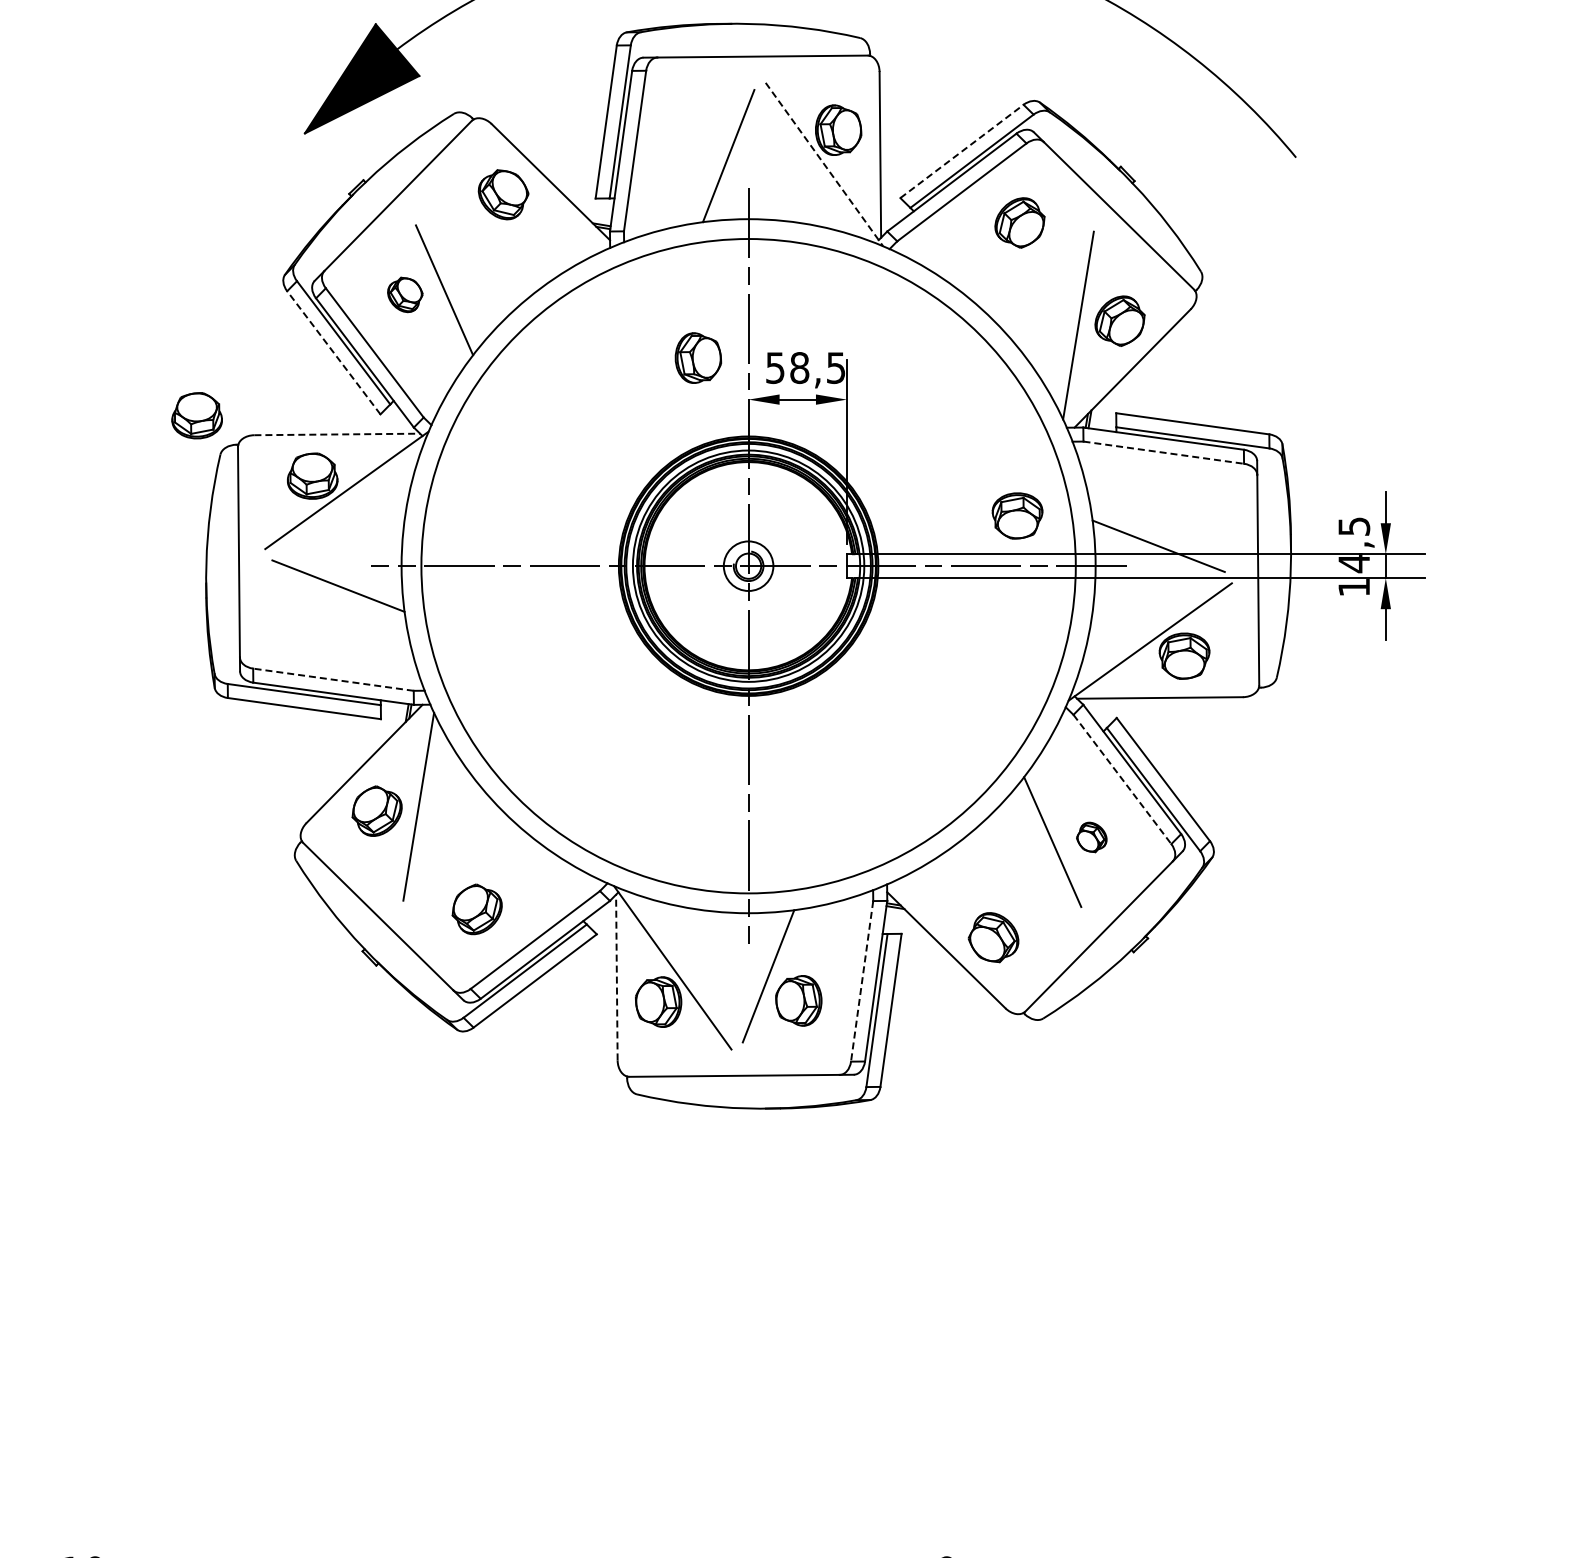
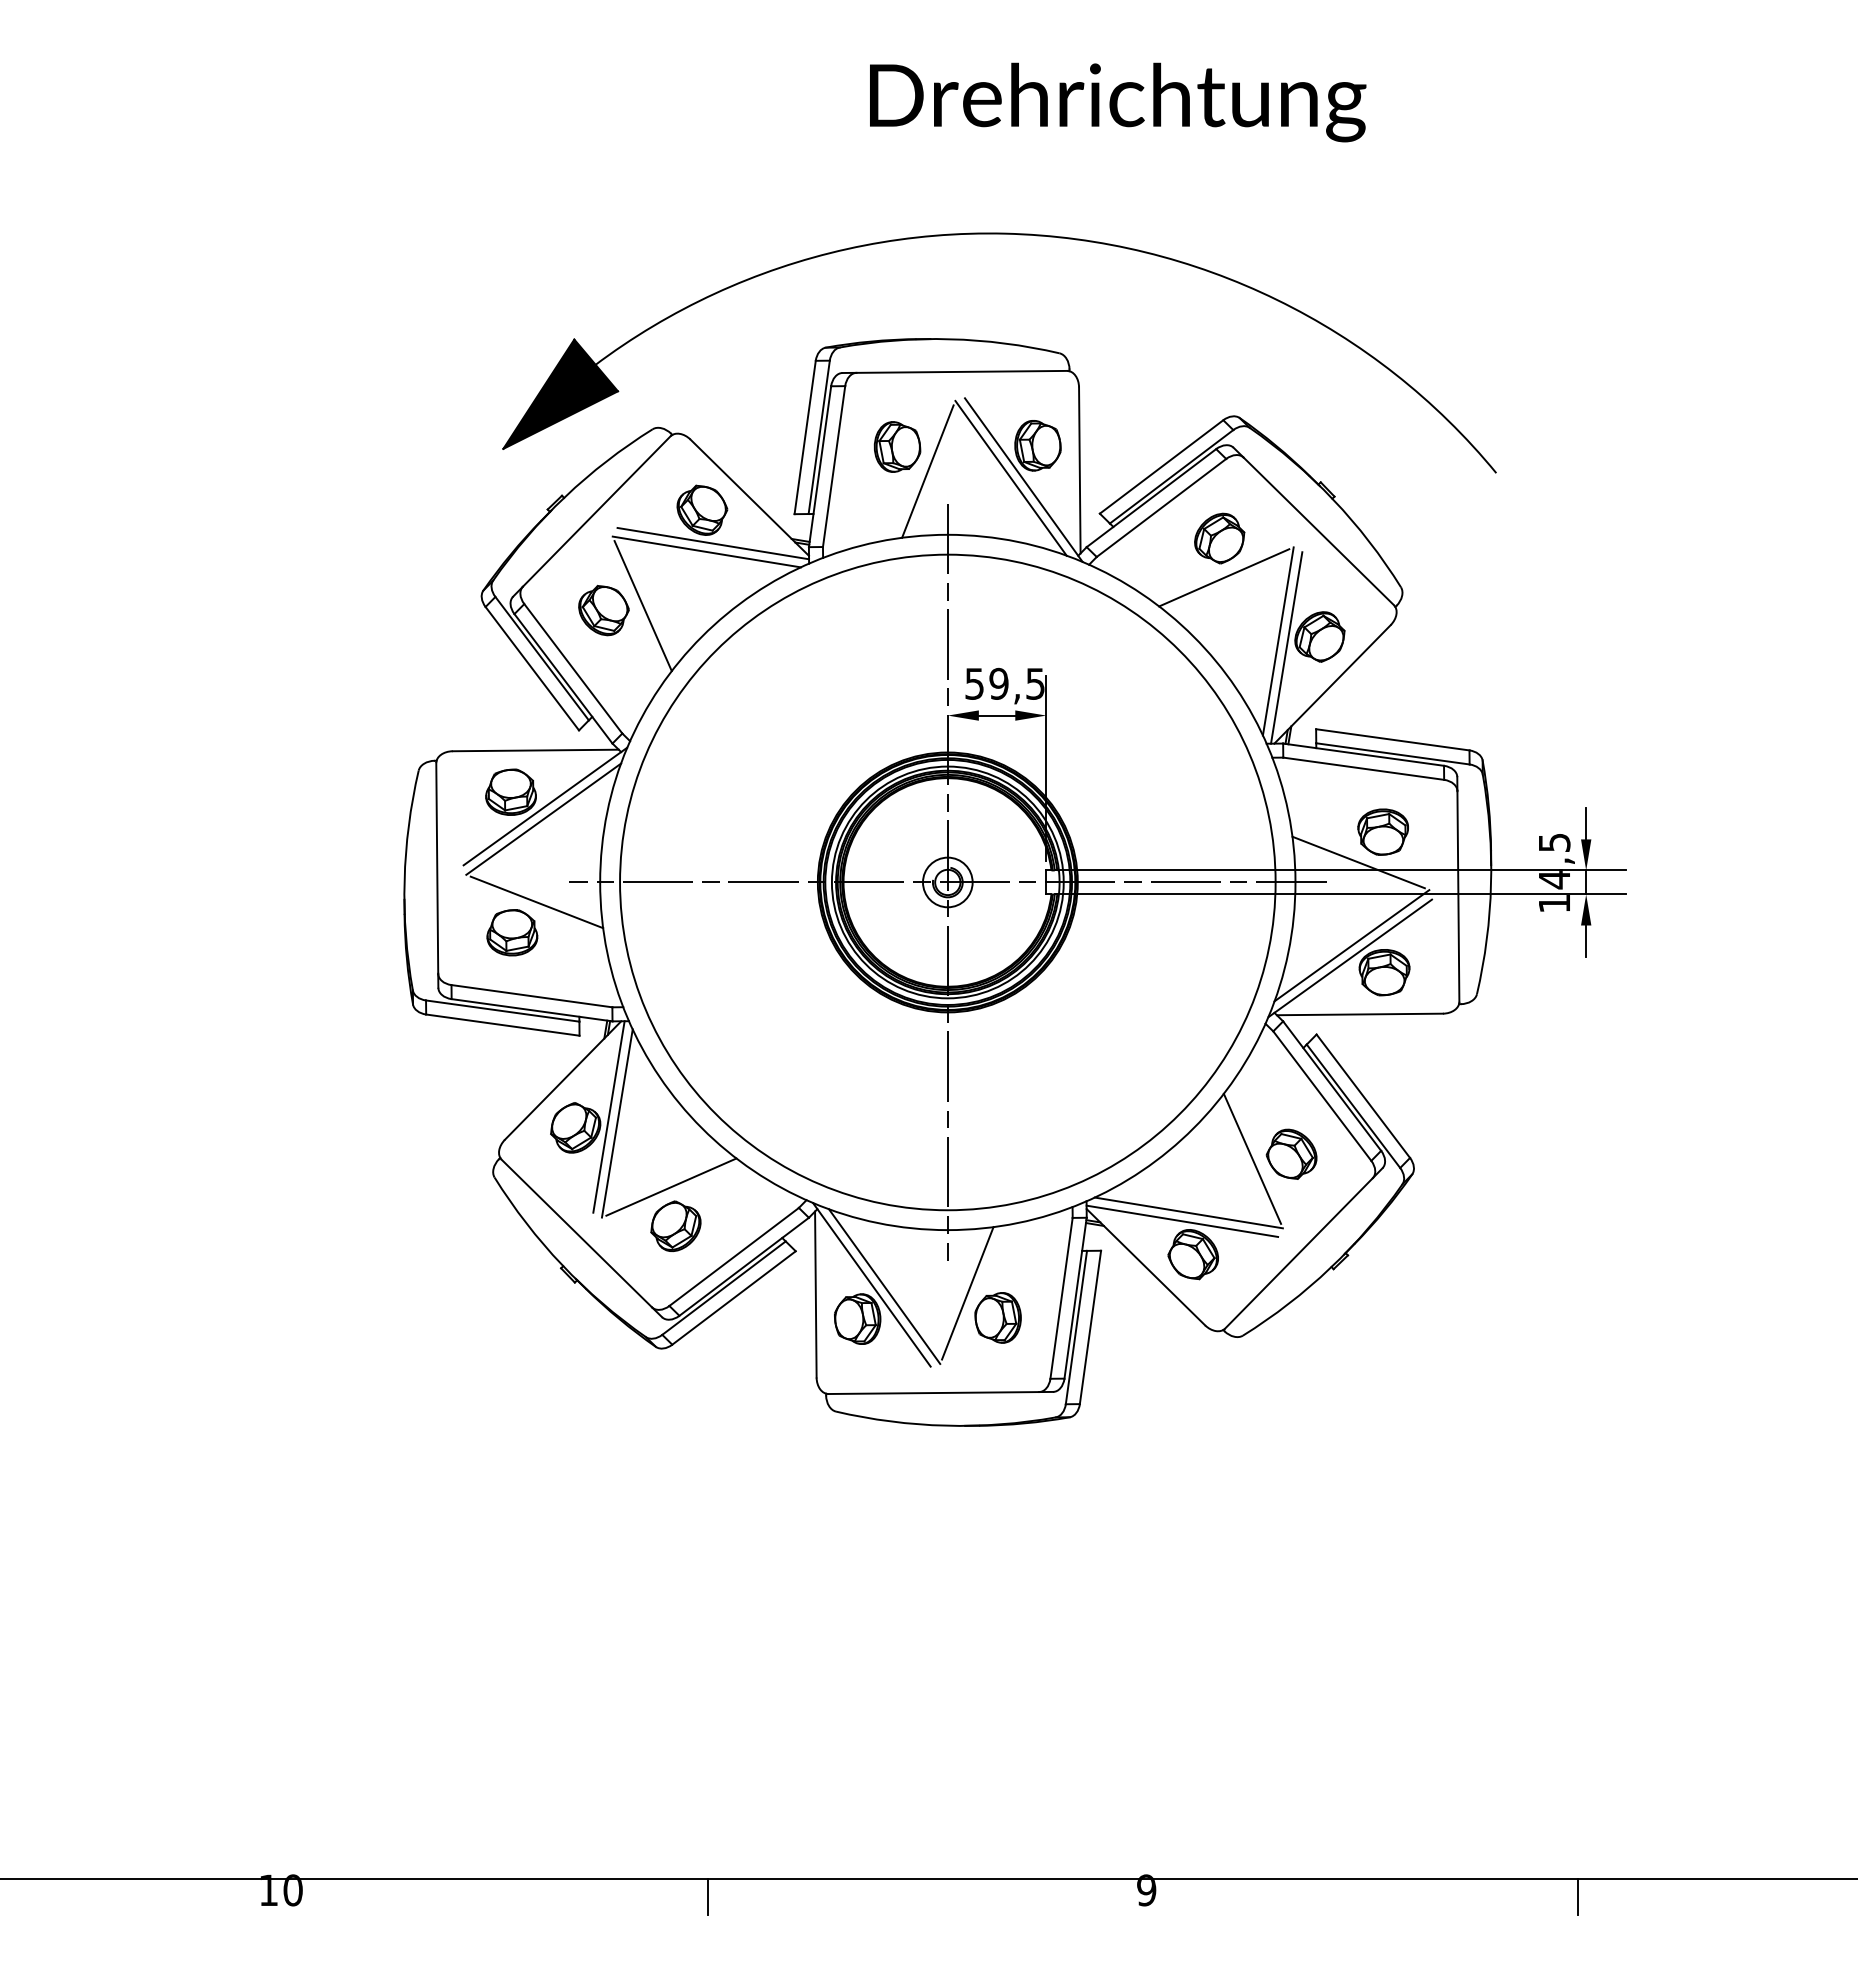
line: (962, 150) -> (1162, 466), dashed -> solid
line: (811, 161) -> (1010, 477), added
line: (824, 163) -> (1023, 479), dashed -> solid
line: (514, 227) -> (713, 543), added
line: (507, 235) -> (706, 551), added
line: (1024, 261) -> (1224, 577), added
part: (404, 294) -> (603, 610), size x1.43
line: (1086, 331) -> (1286, 647), added
line: (334, 352) -> (532, 668), dashed -> solid
part: (698, 357) -> (897, 446), moved
text: (799, 367) -> (998, 683), 58,5 -> 59,5
part: (197, 415) -> (512, 932), moved
line: (338, 434) -> (536, 750), dashed -> solid
line: (1164, 452) -> (1364, 768), dashed -> solid
line: (345, 502) -> (543, 818), added
part: (1016, 515) -> (1382, 831), moved
line: (1151, 629) -> (1351, 945), added
line: (333, 680) -> (531, 996), dashed -> solid
line: (1122, 779) -> (1322, 1096), dashed -> solid
line: (409, 799) -> (608, 1116), added
part: (1091, 836) -> (1291, 1153), size x1.67
line: (472, 869) -> (671, 1186), added
line: (988, 895) -> (1188, 1212), added
line: (982, 903) -> (1182, 1220), added
line: (685, 969) -> (884, 1286), added
line: (616, 977) -> (815, 1294), dashed -> solid
line: (862, 981) -> (1061, 1298), dashed -> solid

